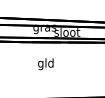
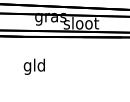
text: (45, 64) -> (33, 67), moved

